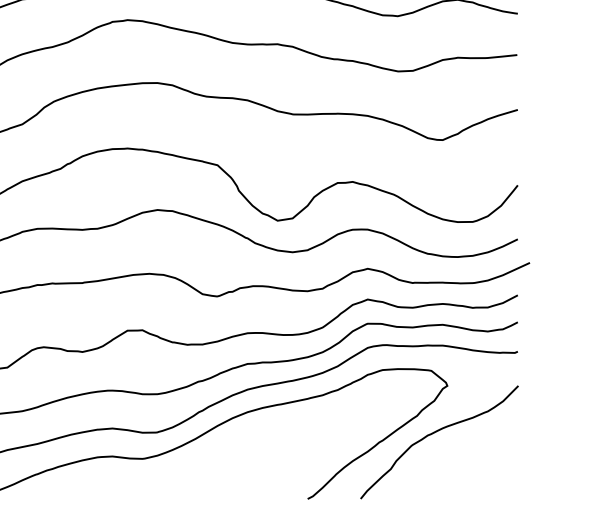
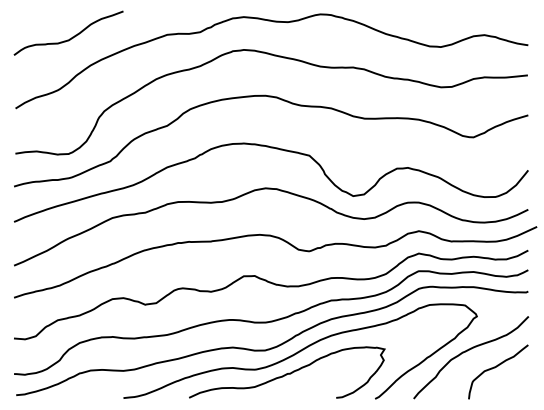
curve: (472, 457) -> (495, 368), added
curve: (188, 462) -> (288, 372), added

